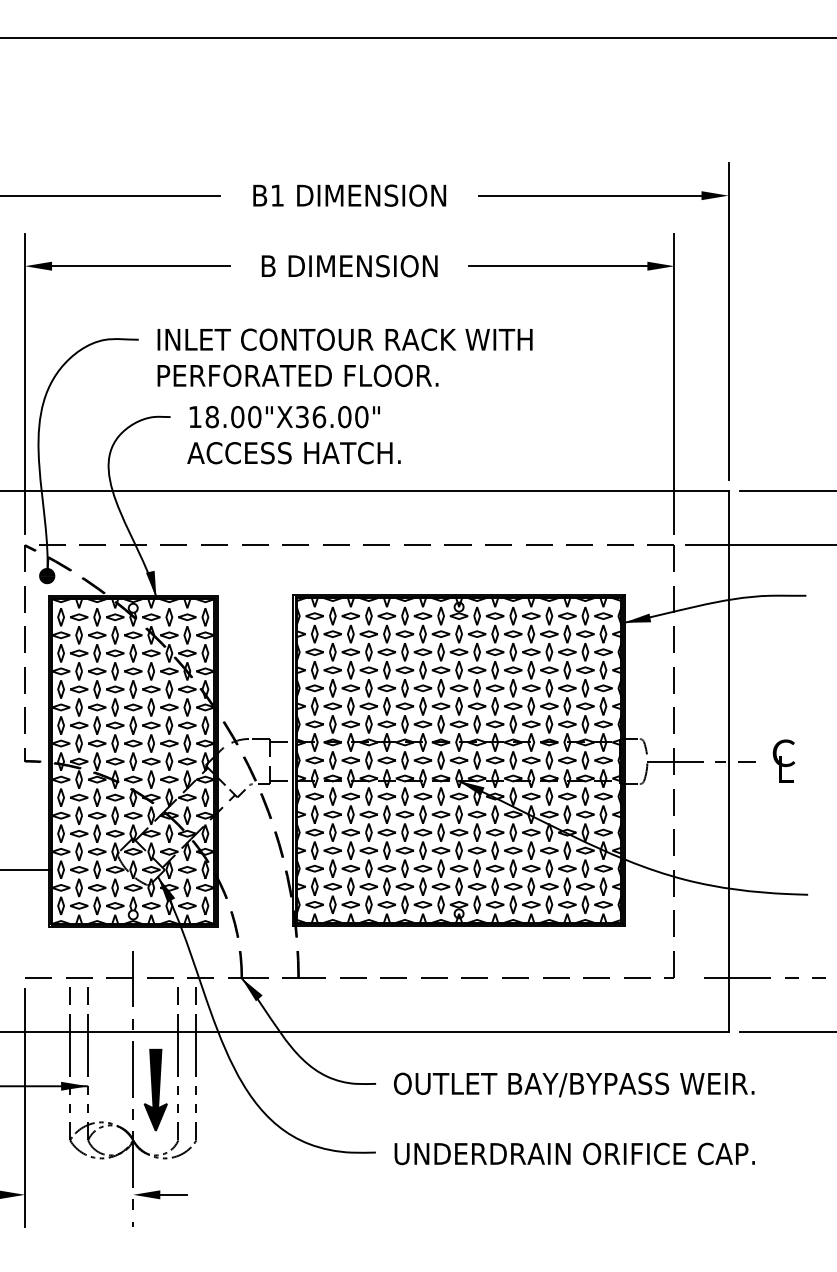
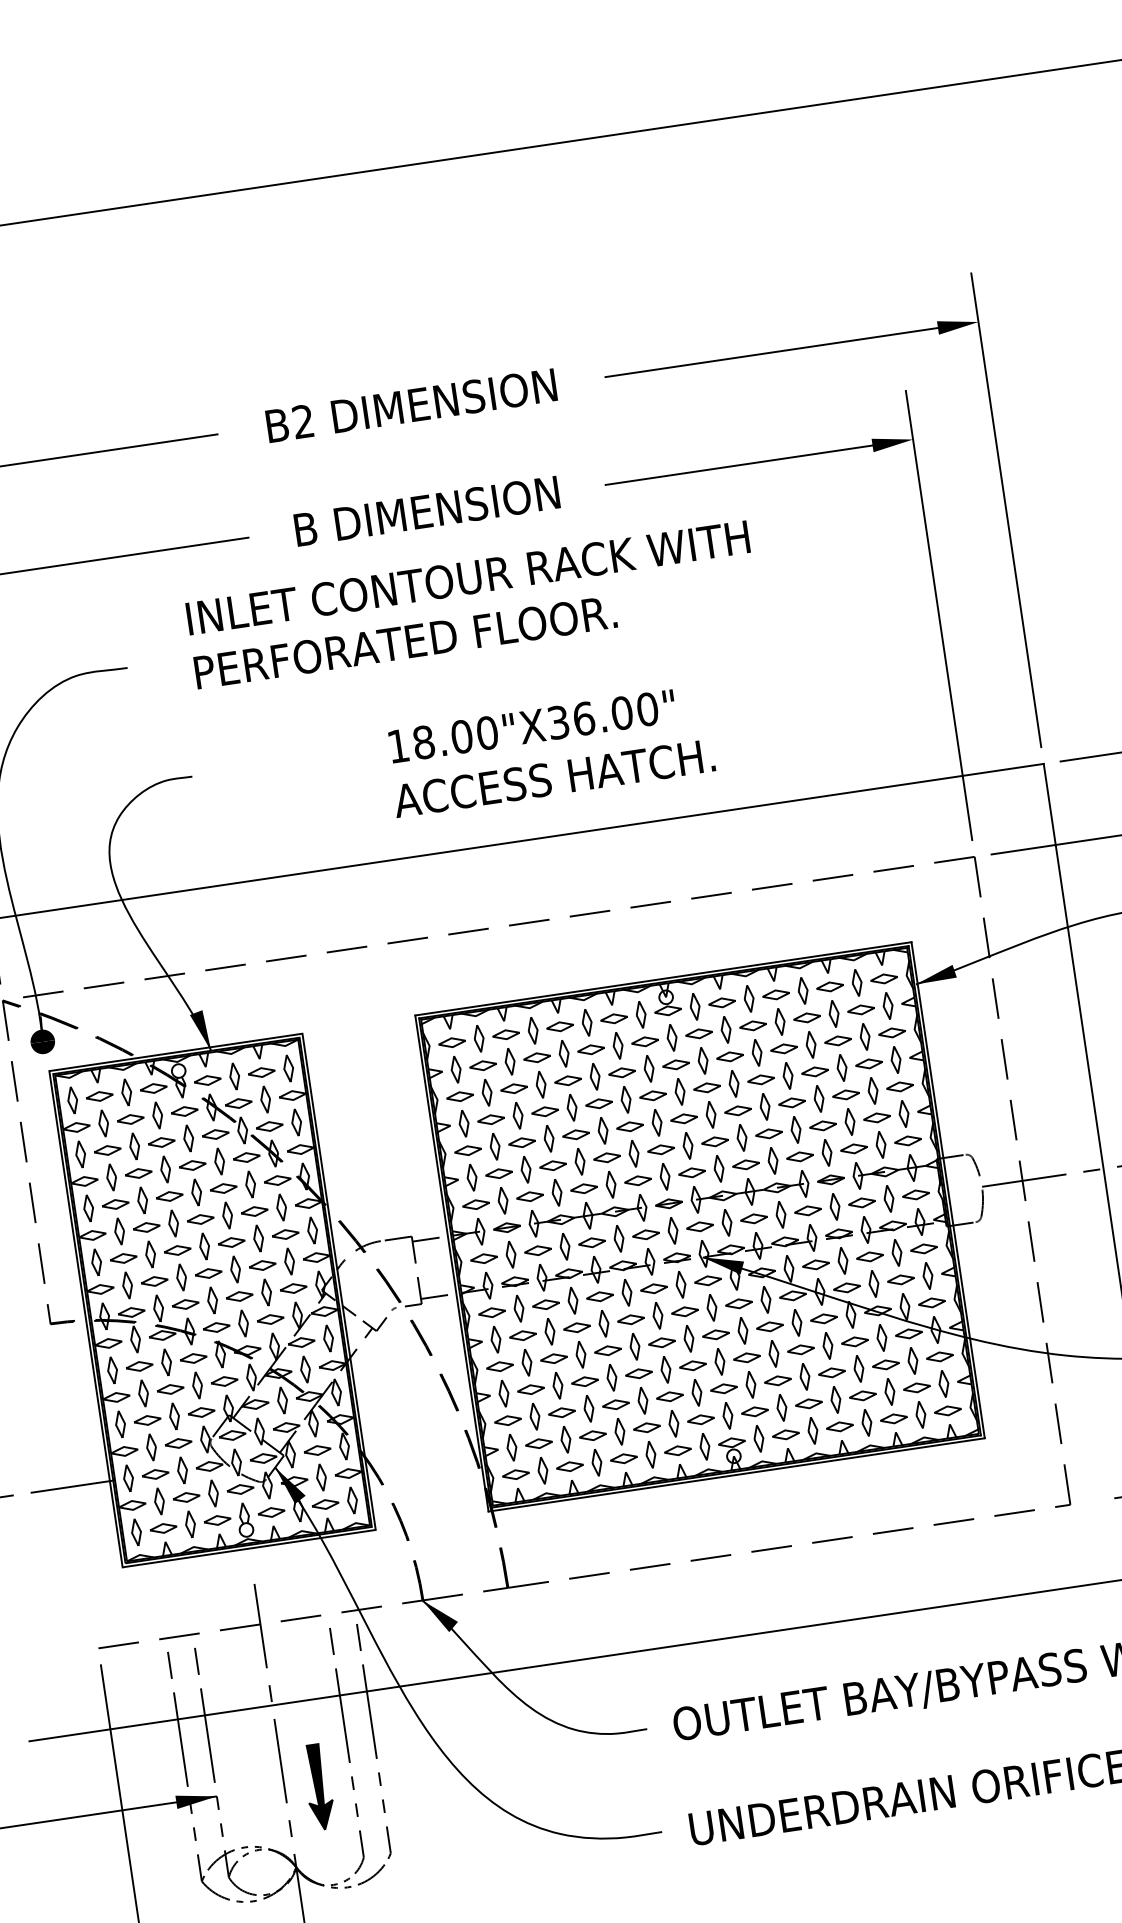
text: (277, 195) -> (303, 421), B1 -> B2
text: (344, 357) -> (471, 604), moved
text: (293, 434) -> (549, 750), moved
part: (155, 1089) -> (318, 1786), size x0.7

